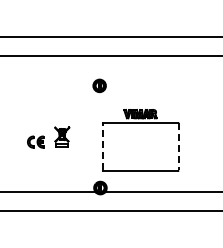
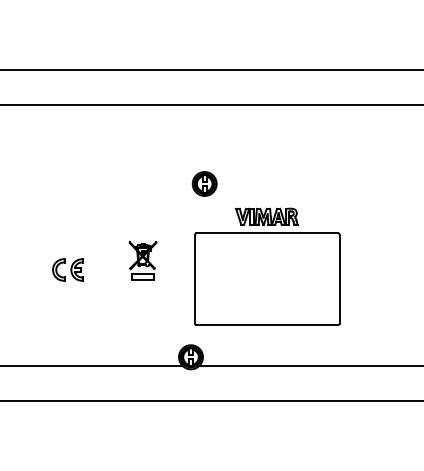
part: (99, 85) -> (204, 183), moved
part: (62, 136) -> (143, 259), moved
line: (102, 146) -> (194, 278), dashed -> solid
line: (178, 147) -> (339, 280), dashed -> solid

